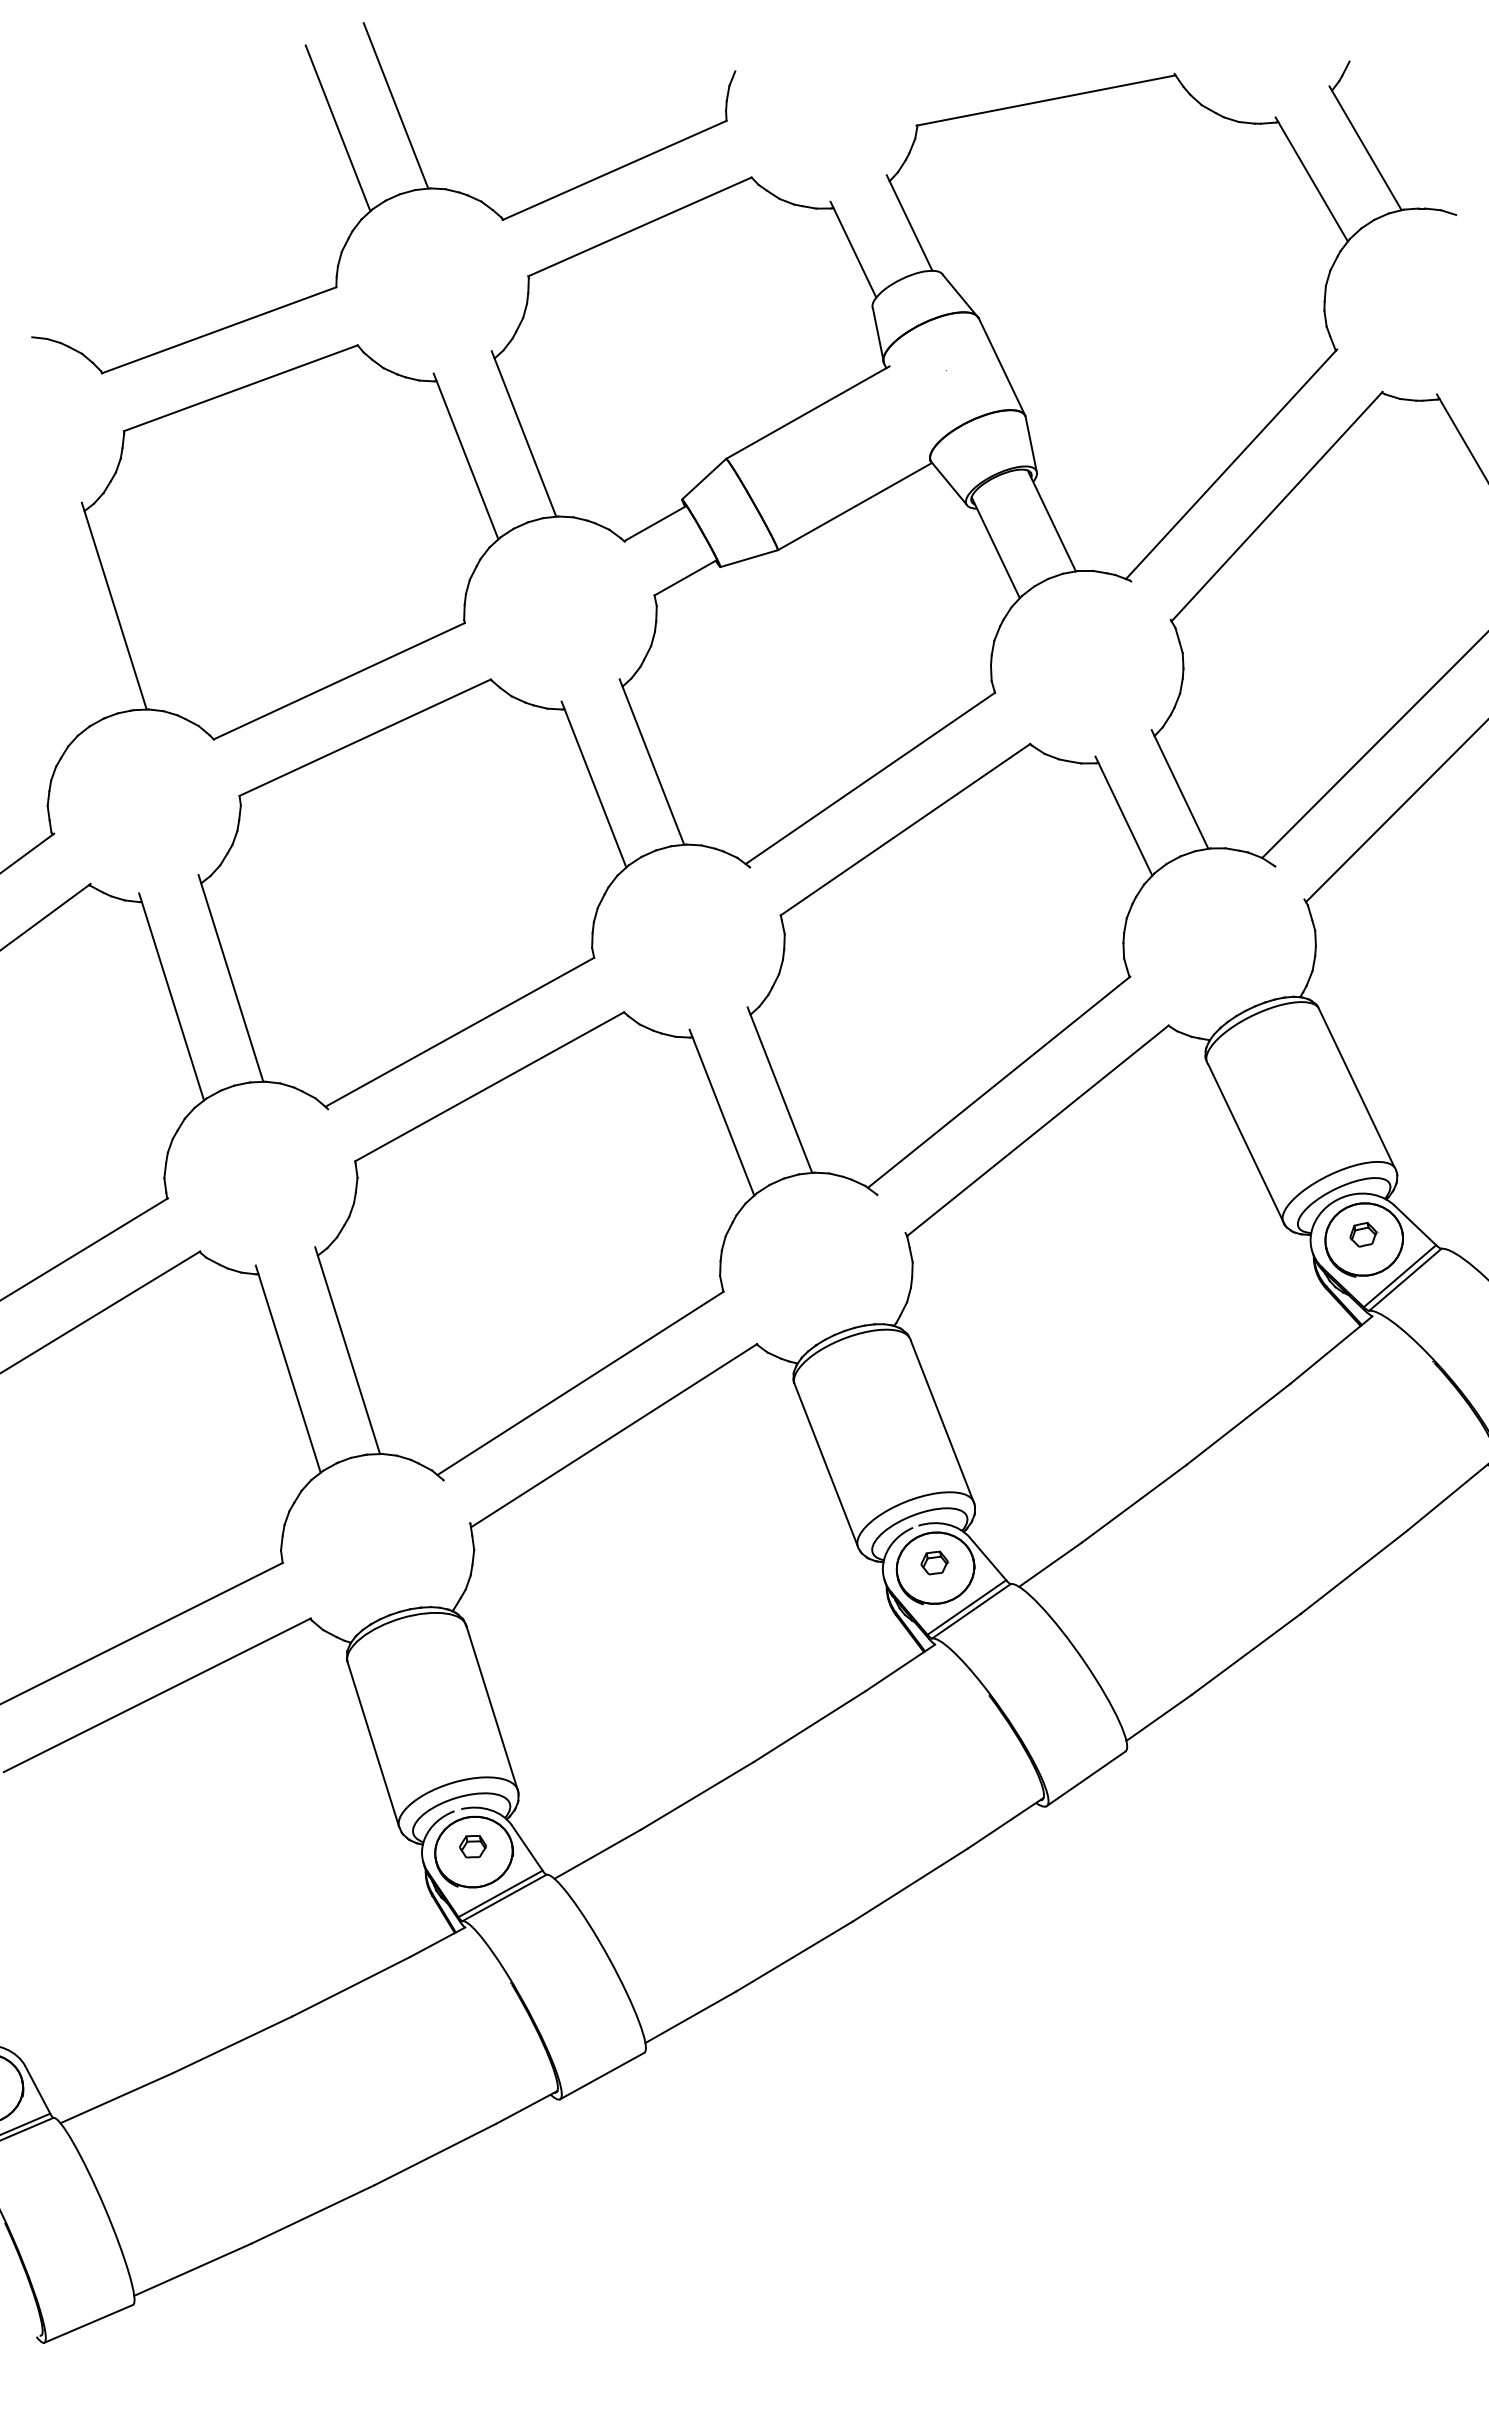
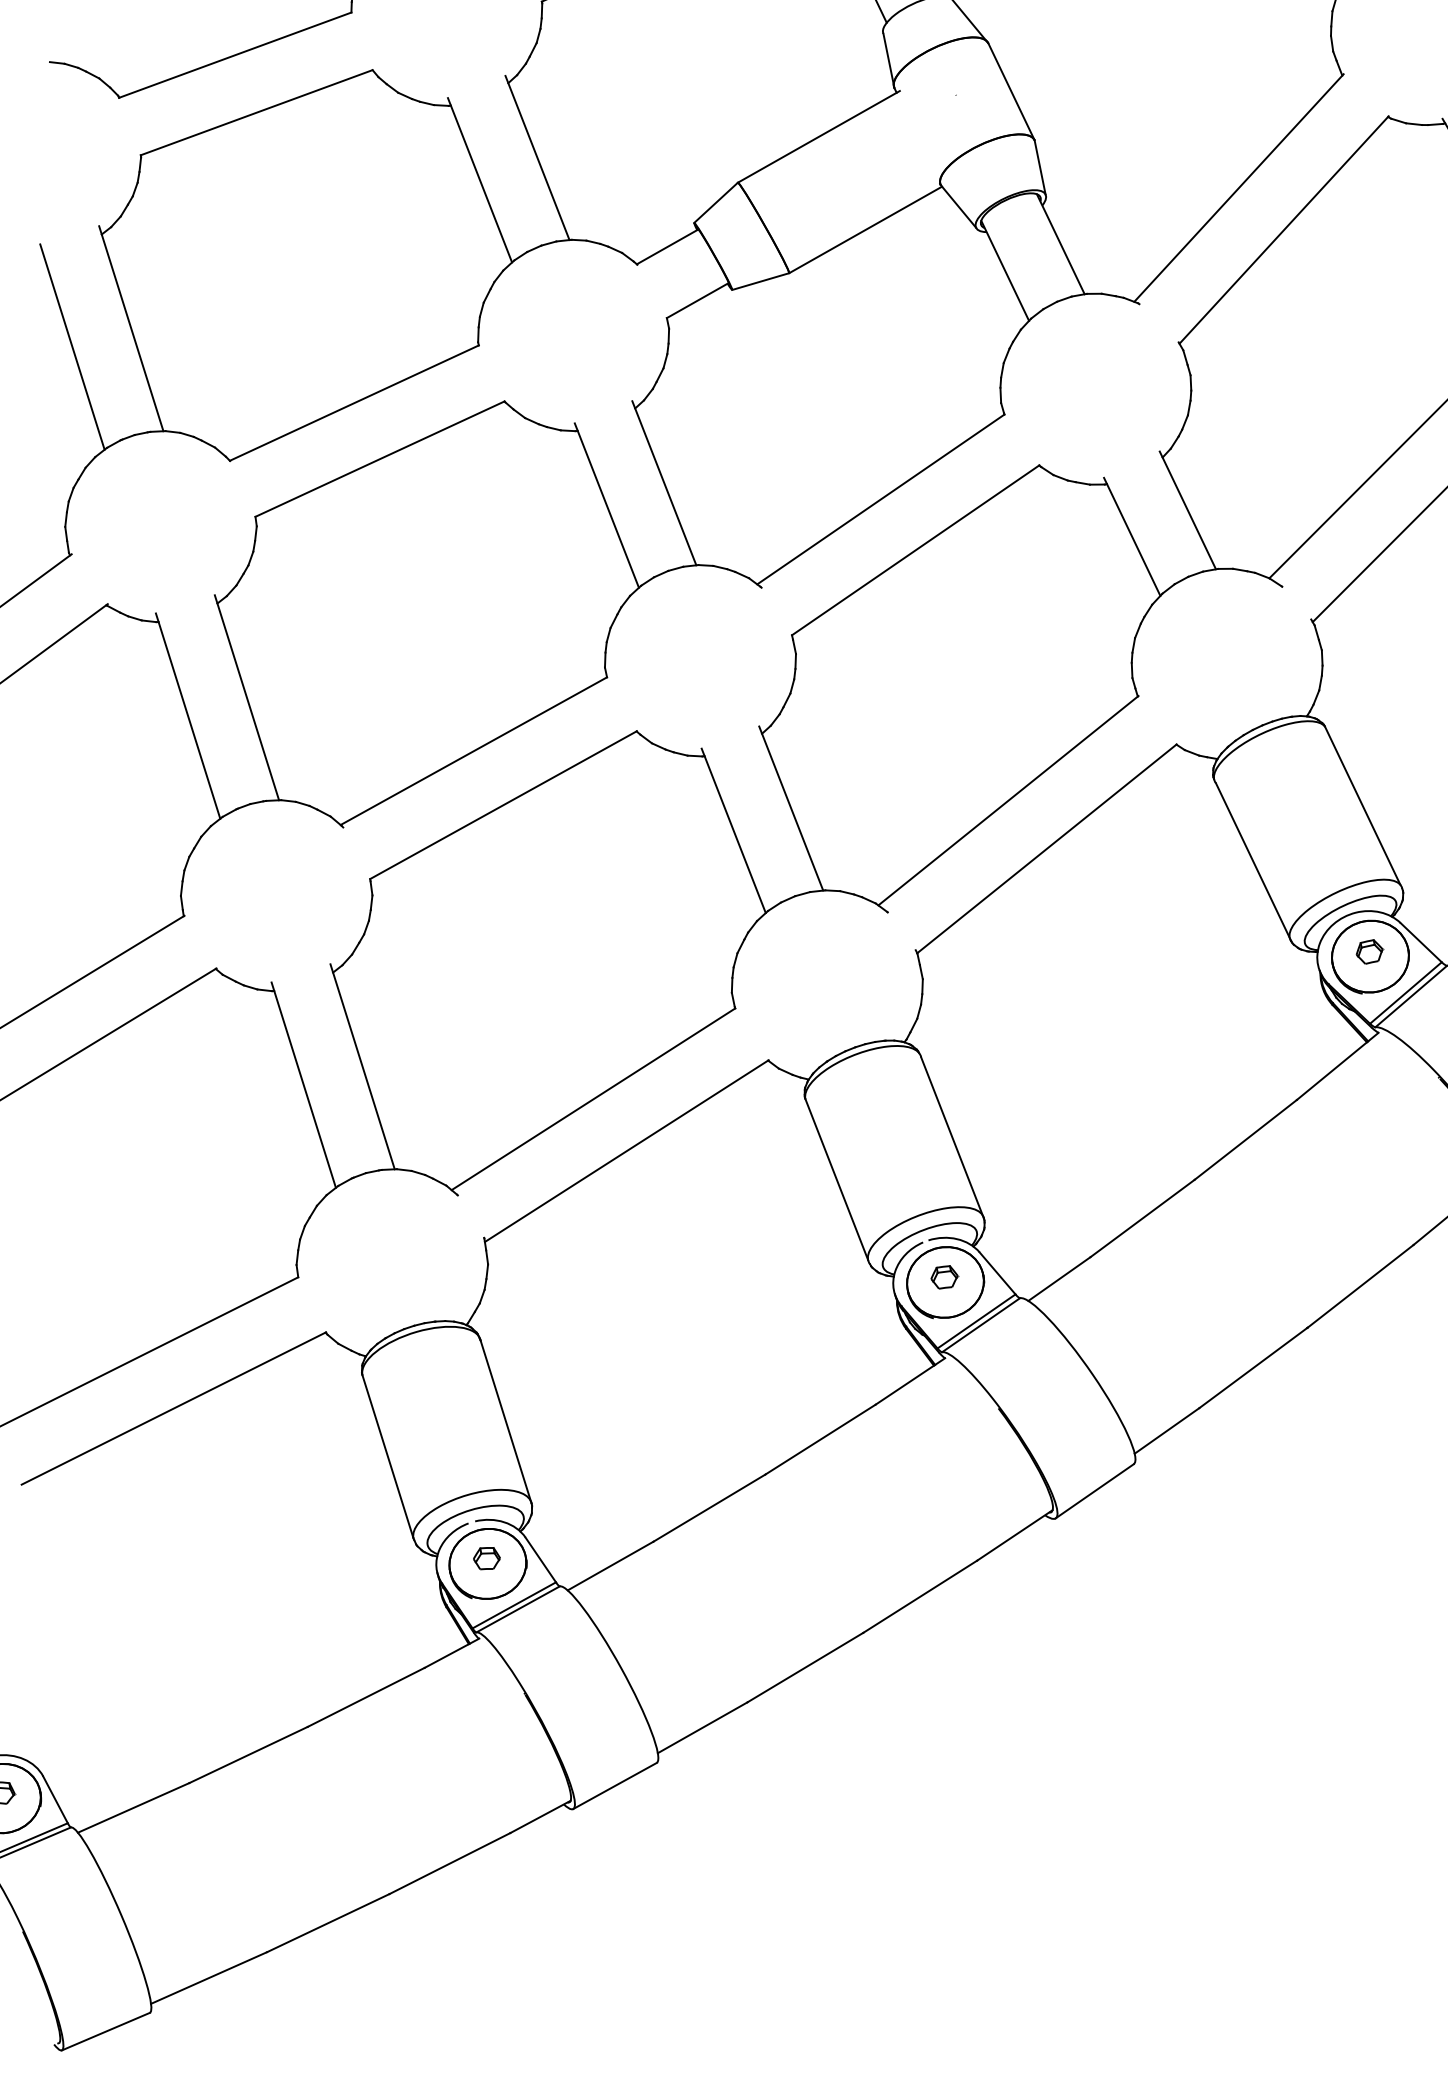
line: (54, 624) -> (72, 346), added

